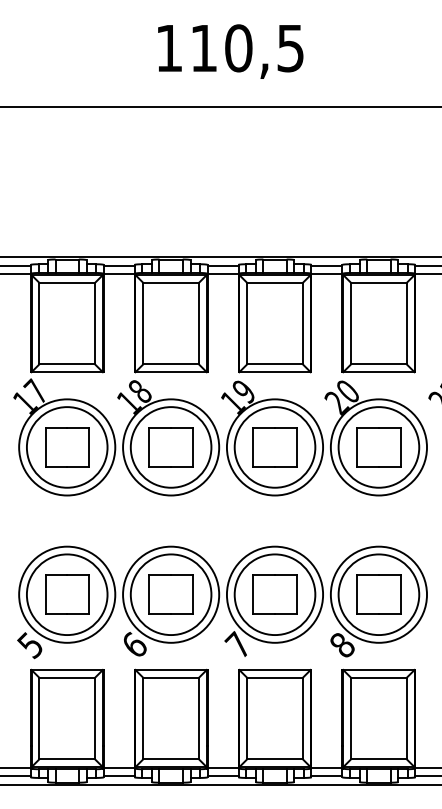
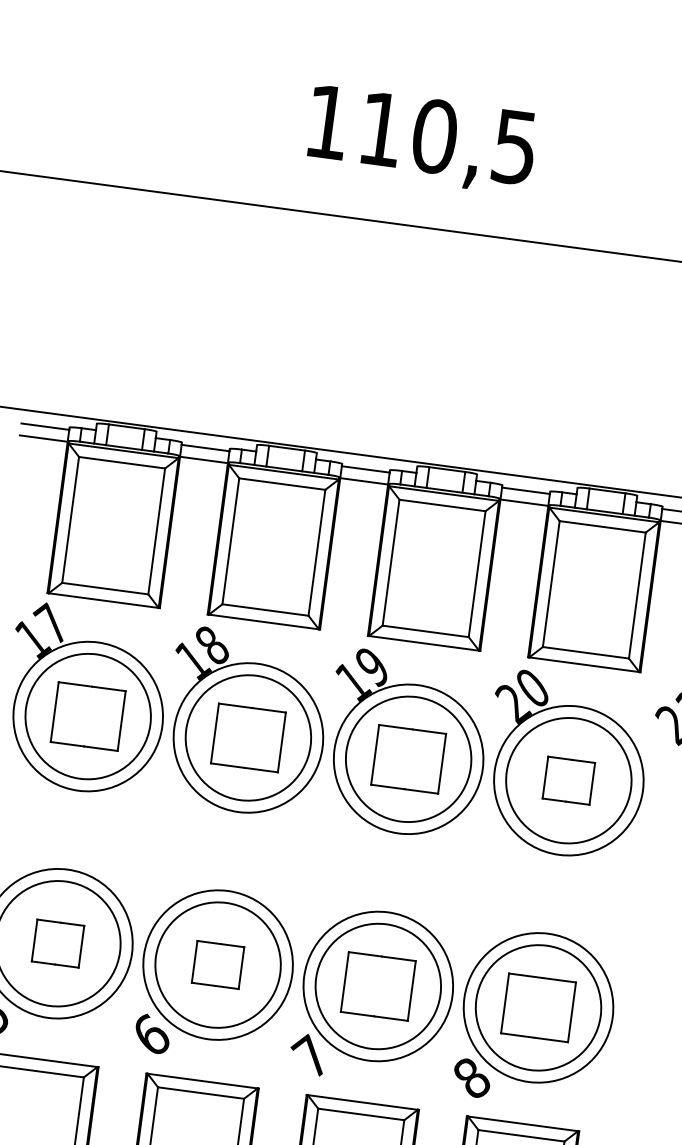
part: (378, 447) -> (568, 780), size x0.7
part: (67, 594) -> (58, 943), size x0.7
part: (170, 594) -> (217, 964), size x0.7

